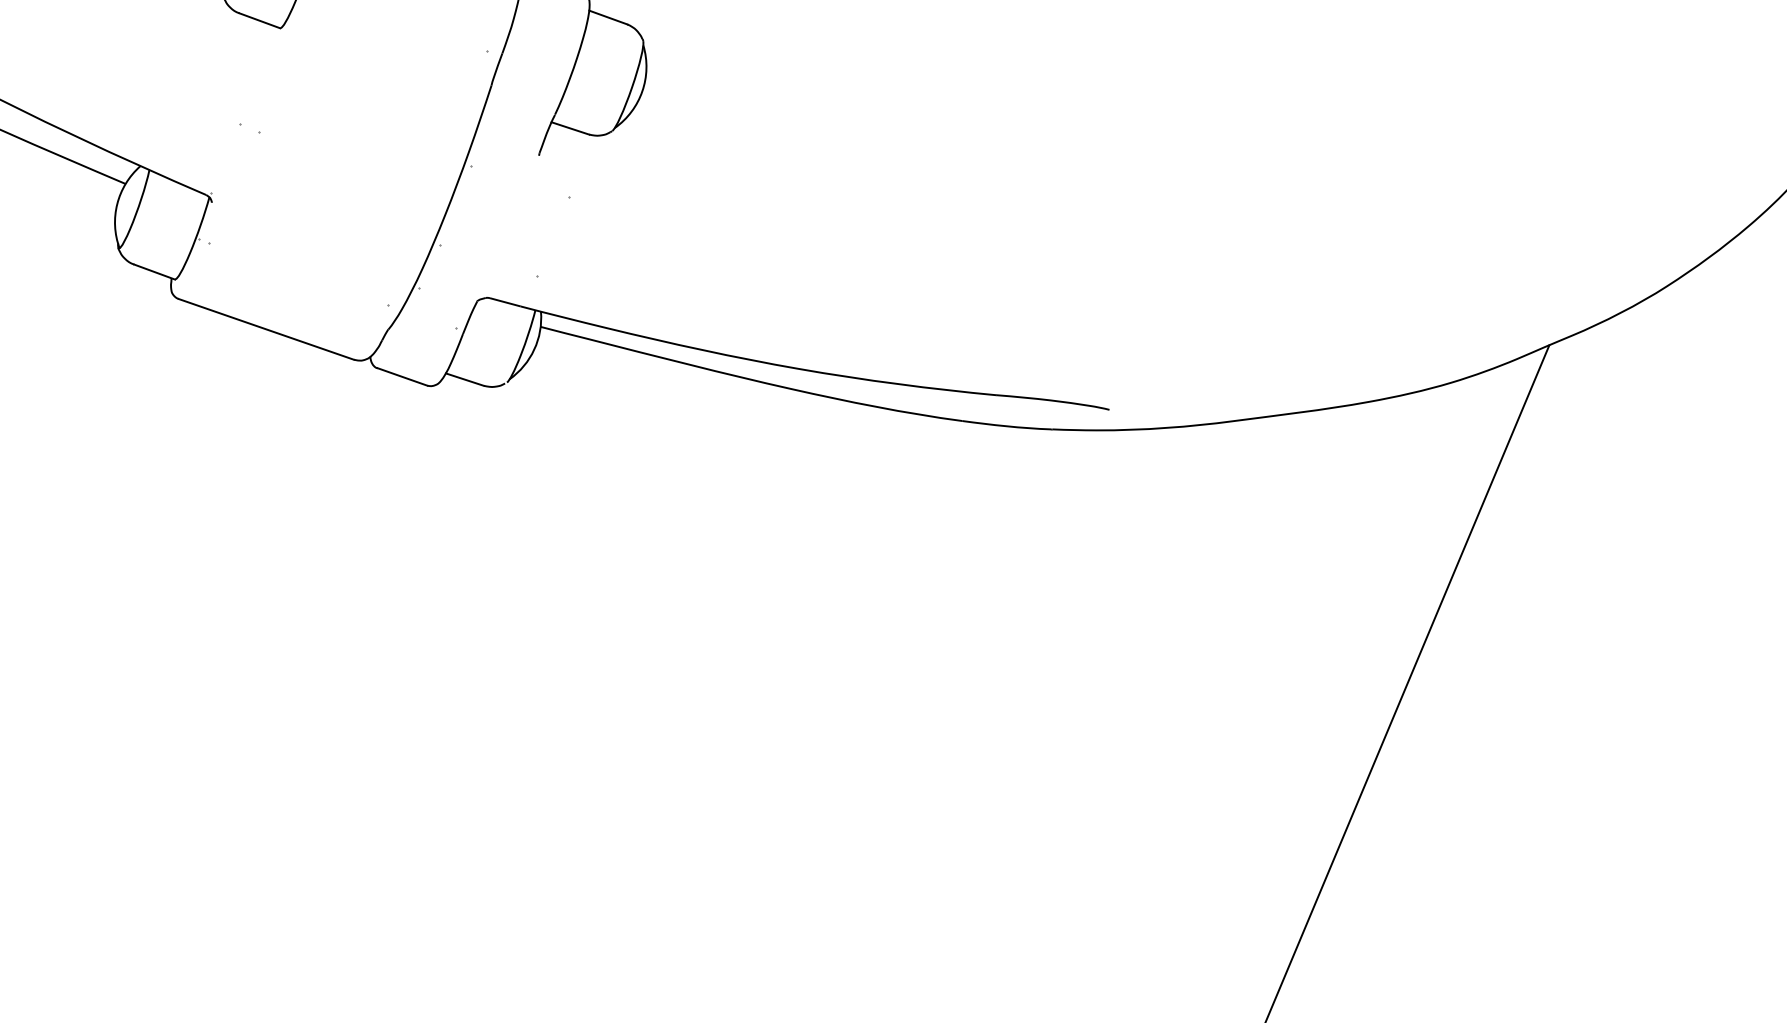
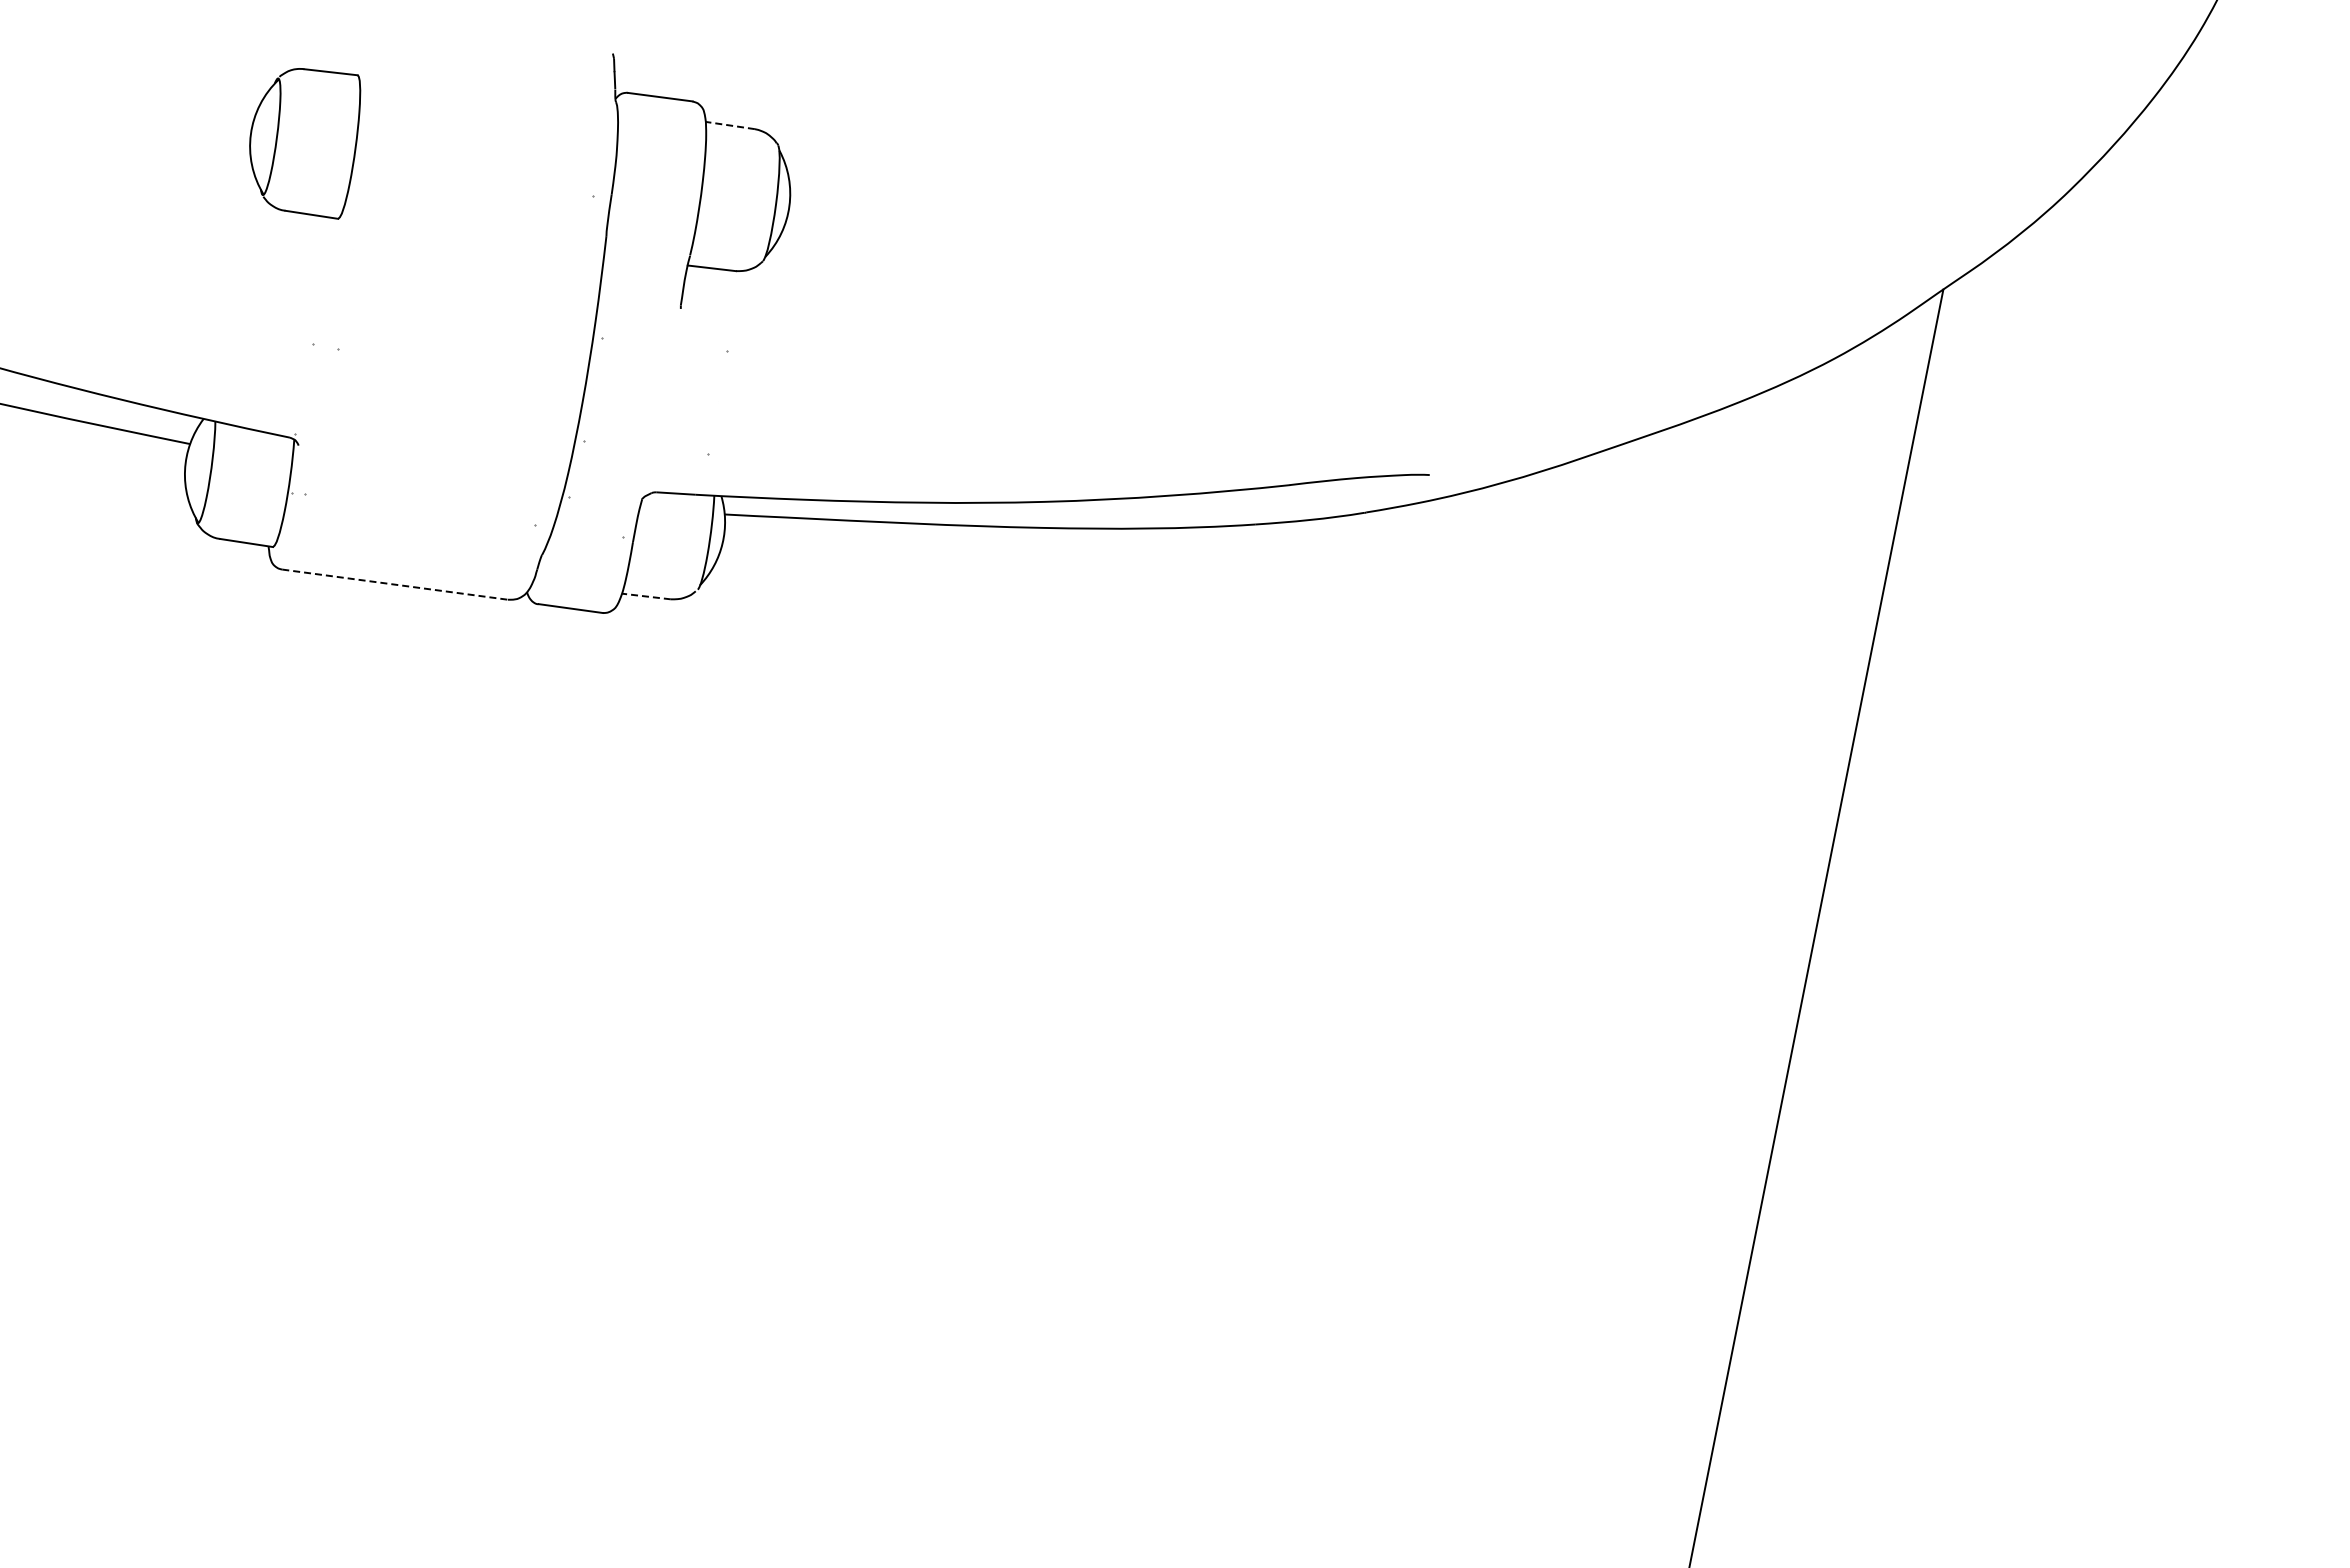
line: (608, 17) -> (730, 125), solid -> dashed
line: (266, 329) -> (395, 584), solid -> dashed
line: (464, 379) -> (645, 596), solid -> dashed

